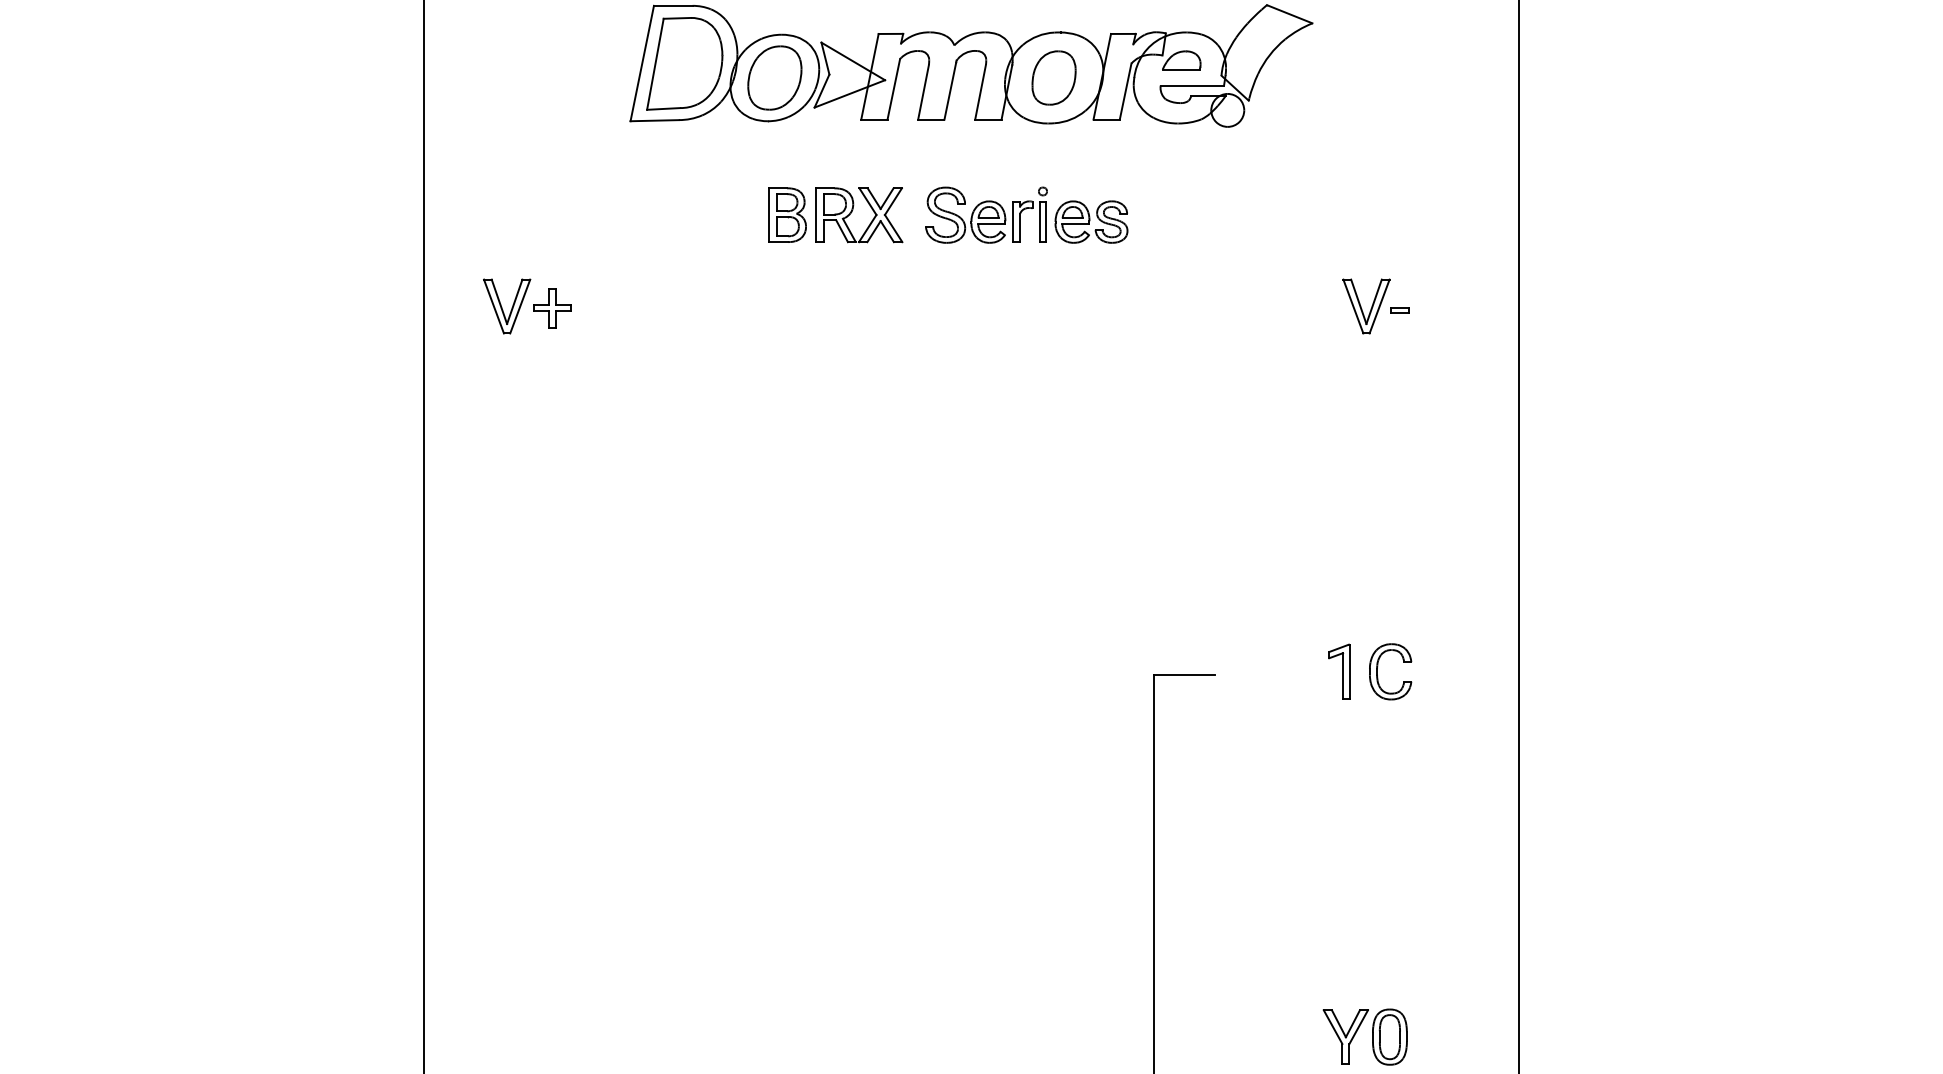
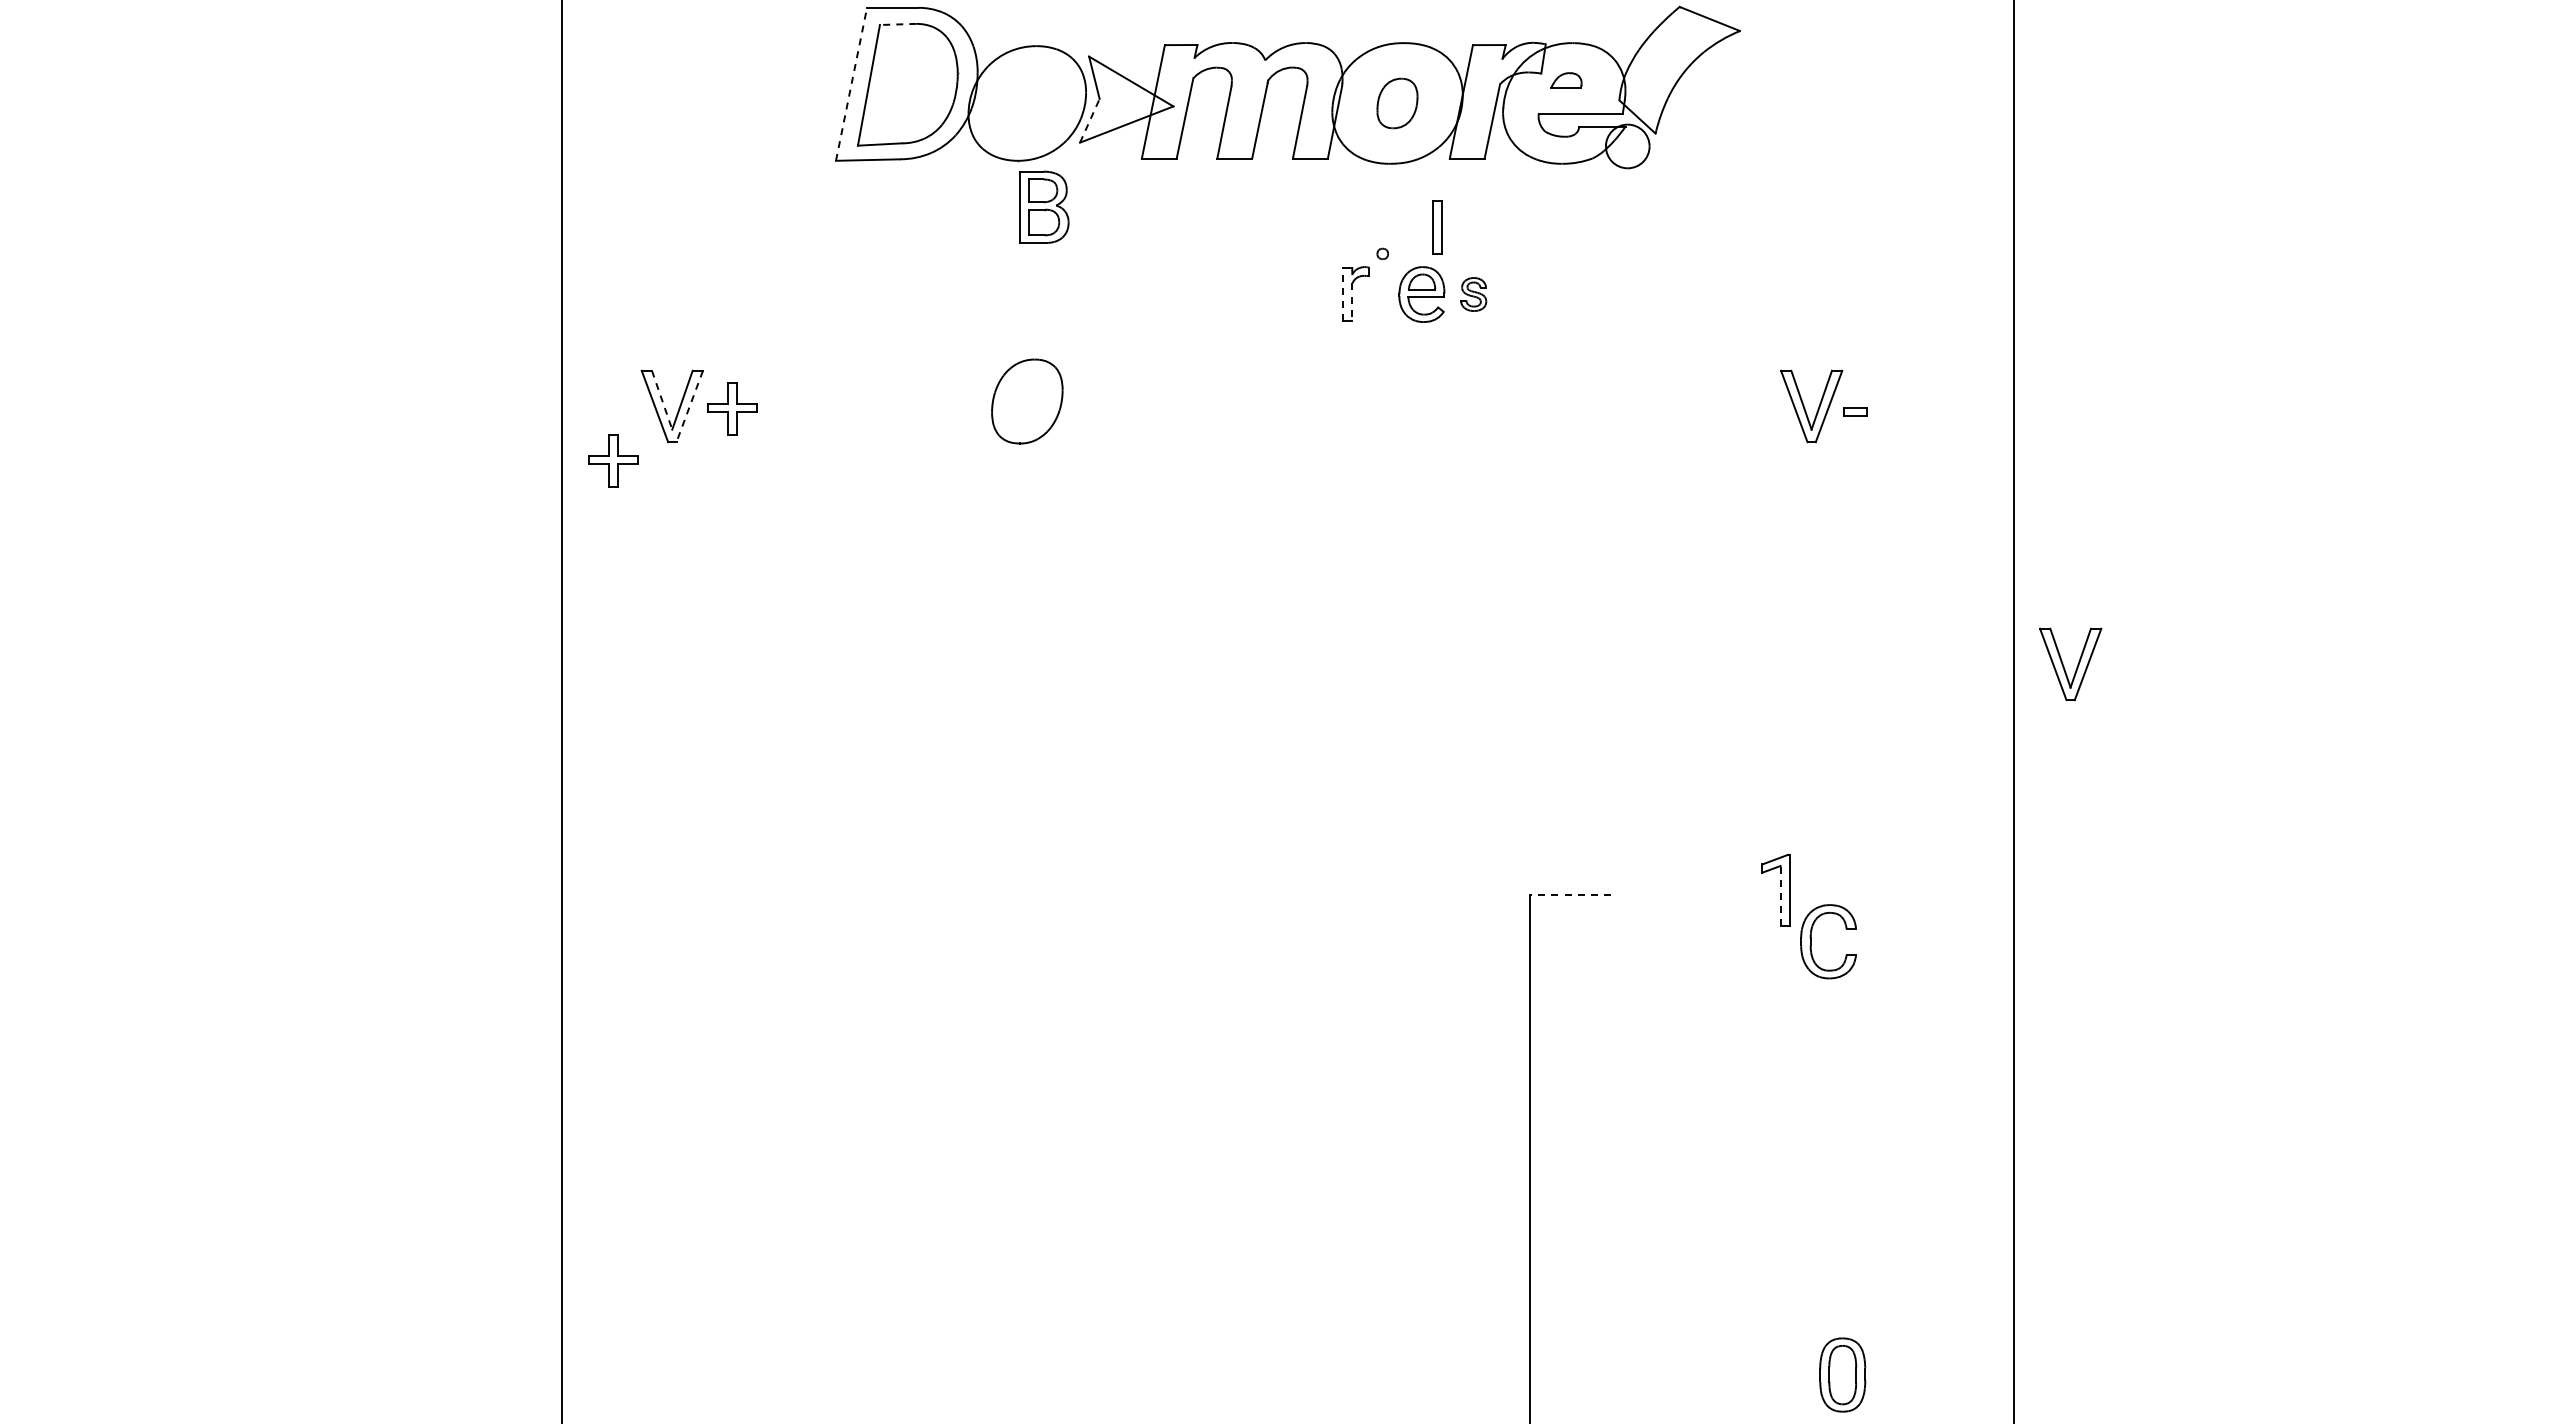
line: (676, 18) -> (897, 24), solid -> dashed
part: (1181, 60) -> (1566, 80), size x0.6
line: (642, 62) -> (851, 83), solid -> dashed
part: (775, 78) -> (1027, 401), moved
part: (1054, 78) -> (1397, 103), size x0.7
line: (821, 90) -> (1089, 120), solid -> dashed
part: (852, 211) -> (1130, 280), removed
part: (787, 214) -> (1044, 206), moved
part: (961, 217) -> (1274, 288), removed
line: (1013, 222) -> (1343, 294), solid -> dashed
part: (1042, 222) -> (1437, 227), moved
part: (1111, 222) -> (1473, 294), size x0.6
line: (1020, 228) -> (1352, 302), solid -> dashed
line: (499, 302) -> (662, 400), solid -> dashed
line: (520, 306) -> (689, 406), solid -> dashed
part: (462, 347) -> (613, 460), added
part: (1557, 502) -> (2064, 666), added
part: (1377, 671) -> (1811, 941), moved
line: (1184, 674) -> (1570, 894), solid -> dashed
line: (1342, 675) -> (1780, 895), solid -> dashed
part: (1346, 1036) -> (1784, 1374), removed

